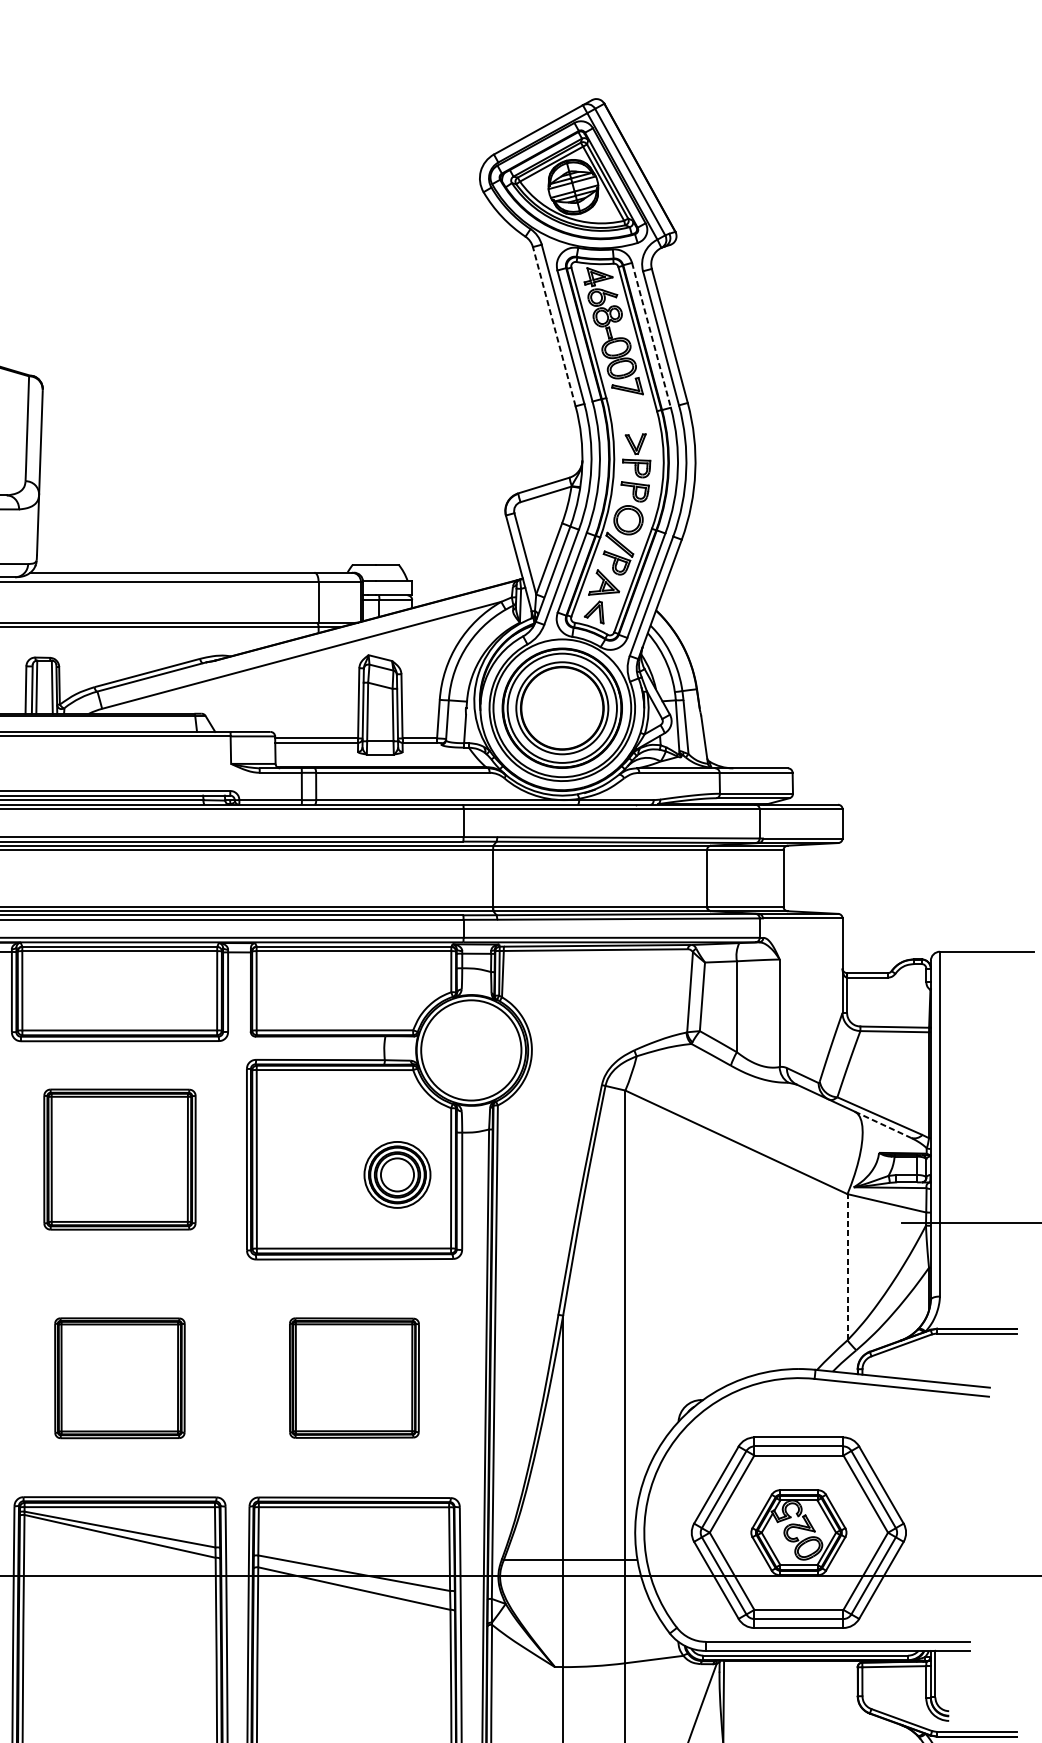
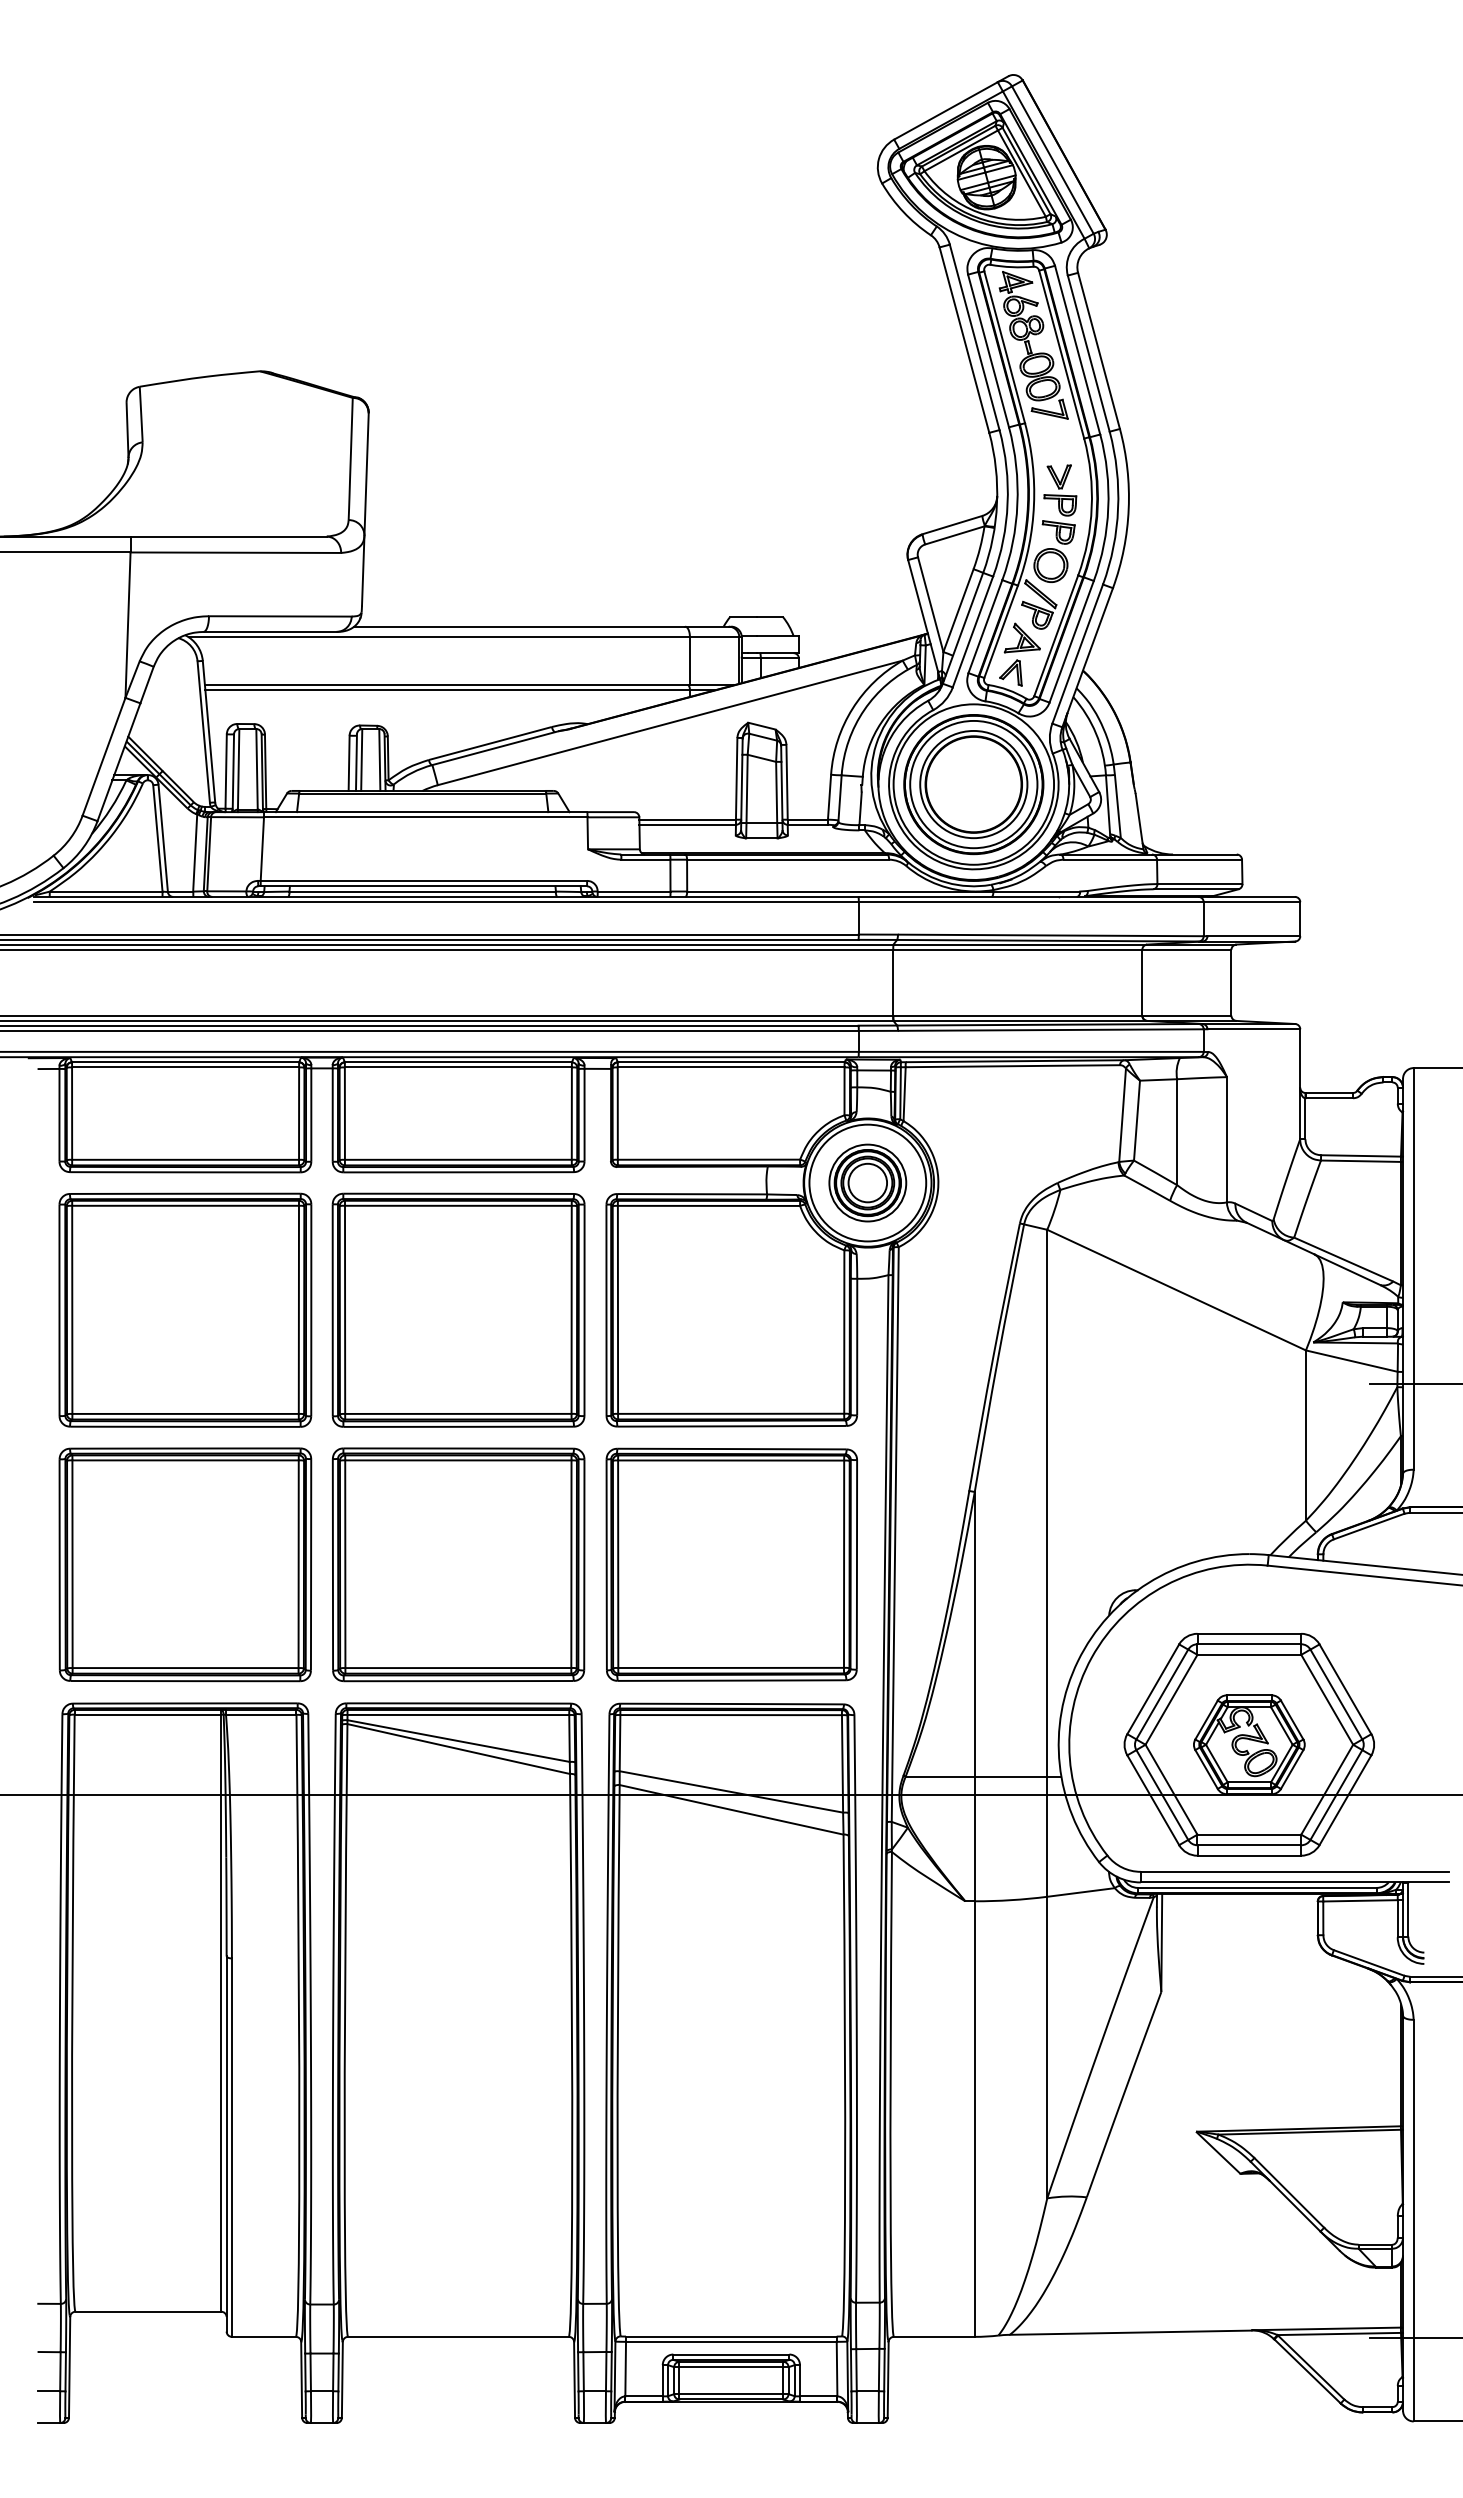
line: (554, 327) -> (964, 340), dashed -> solid
line: (651, 335) -> (1077, 350), dashed -> solid
line: (883, 1124) -> (1347, 1269), dashed -> solid
part: (119, 1159) -> (458, 1309), size x1.43
part: (397, 1174) -> (867, 1182), moved
line: (847, 1267) -> (1305, 1435), dashed -> solid
part: (119, 1377) -> (458, 1564), size x1.67
part: (354, 1377) -> (731, 1564), size x1.67

